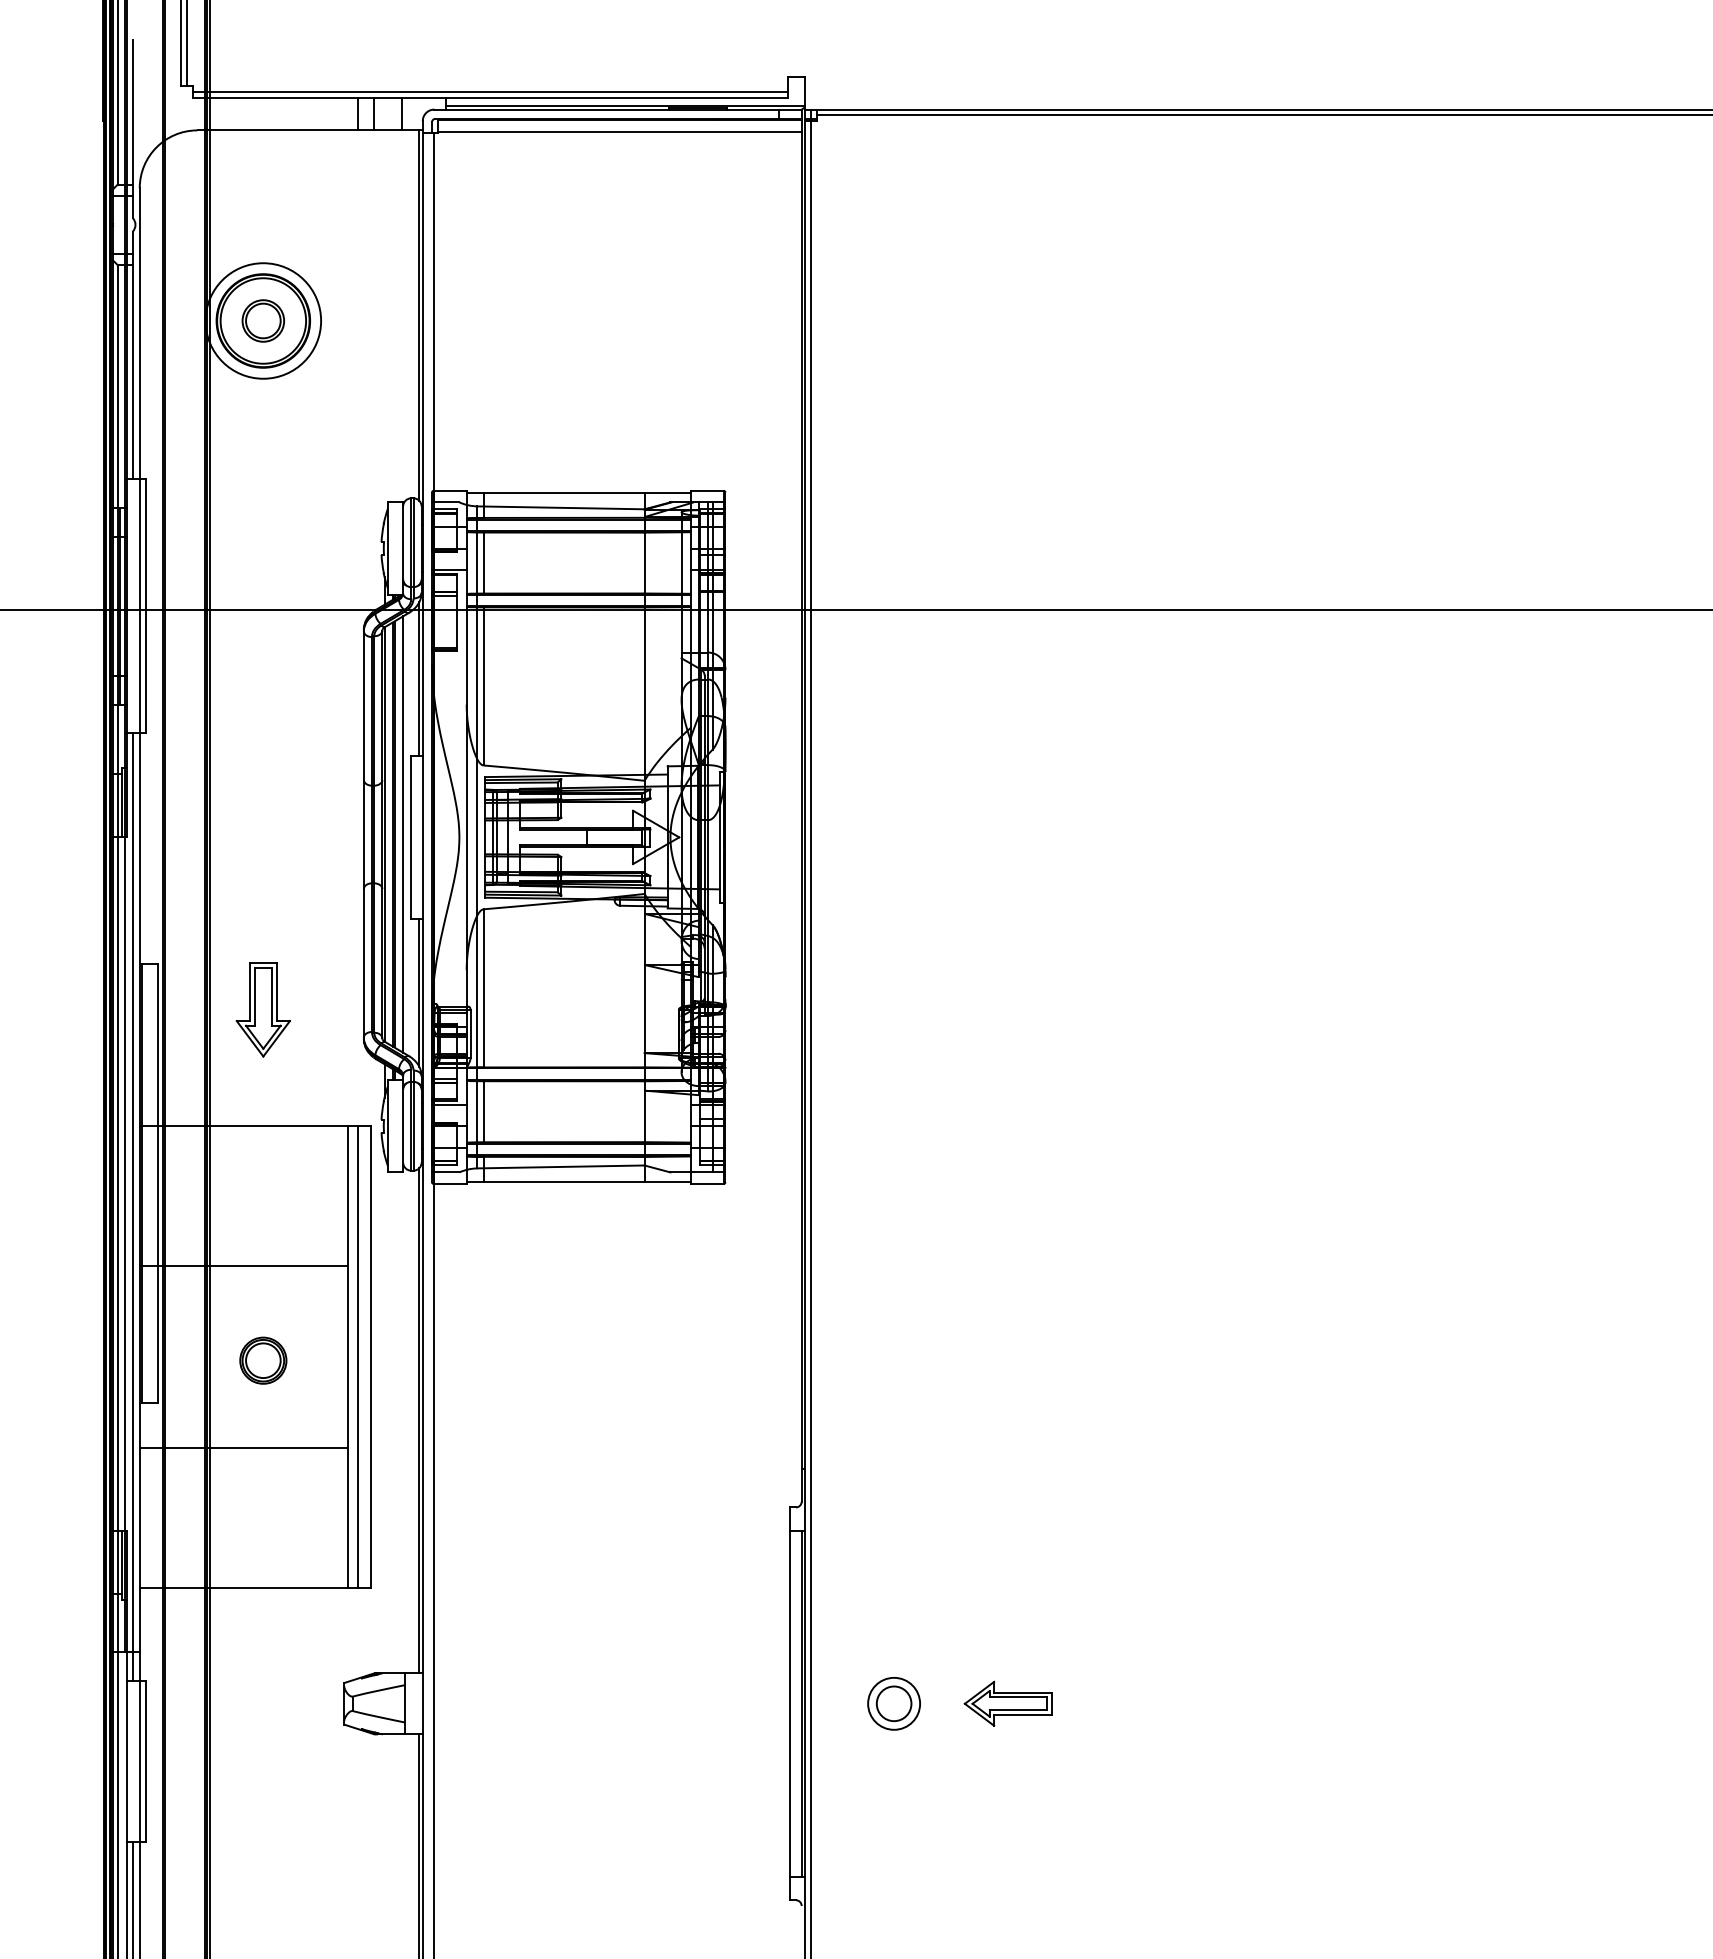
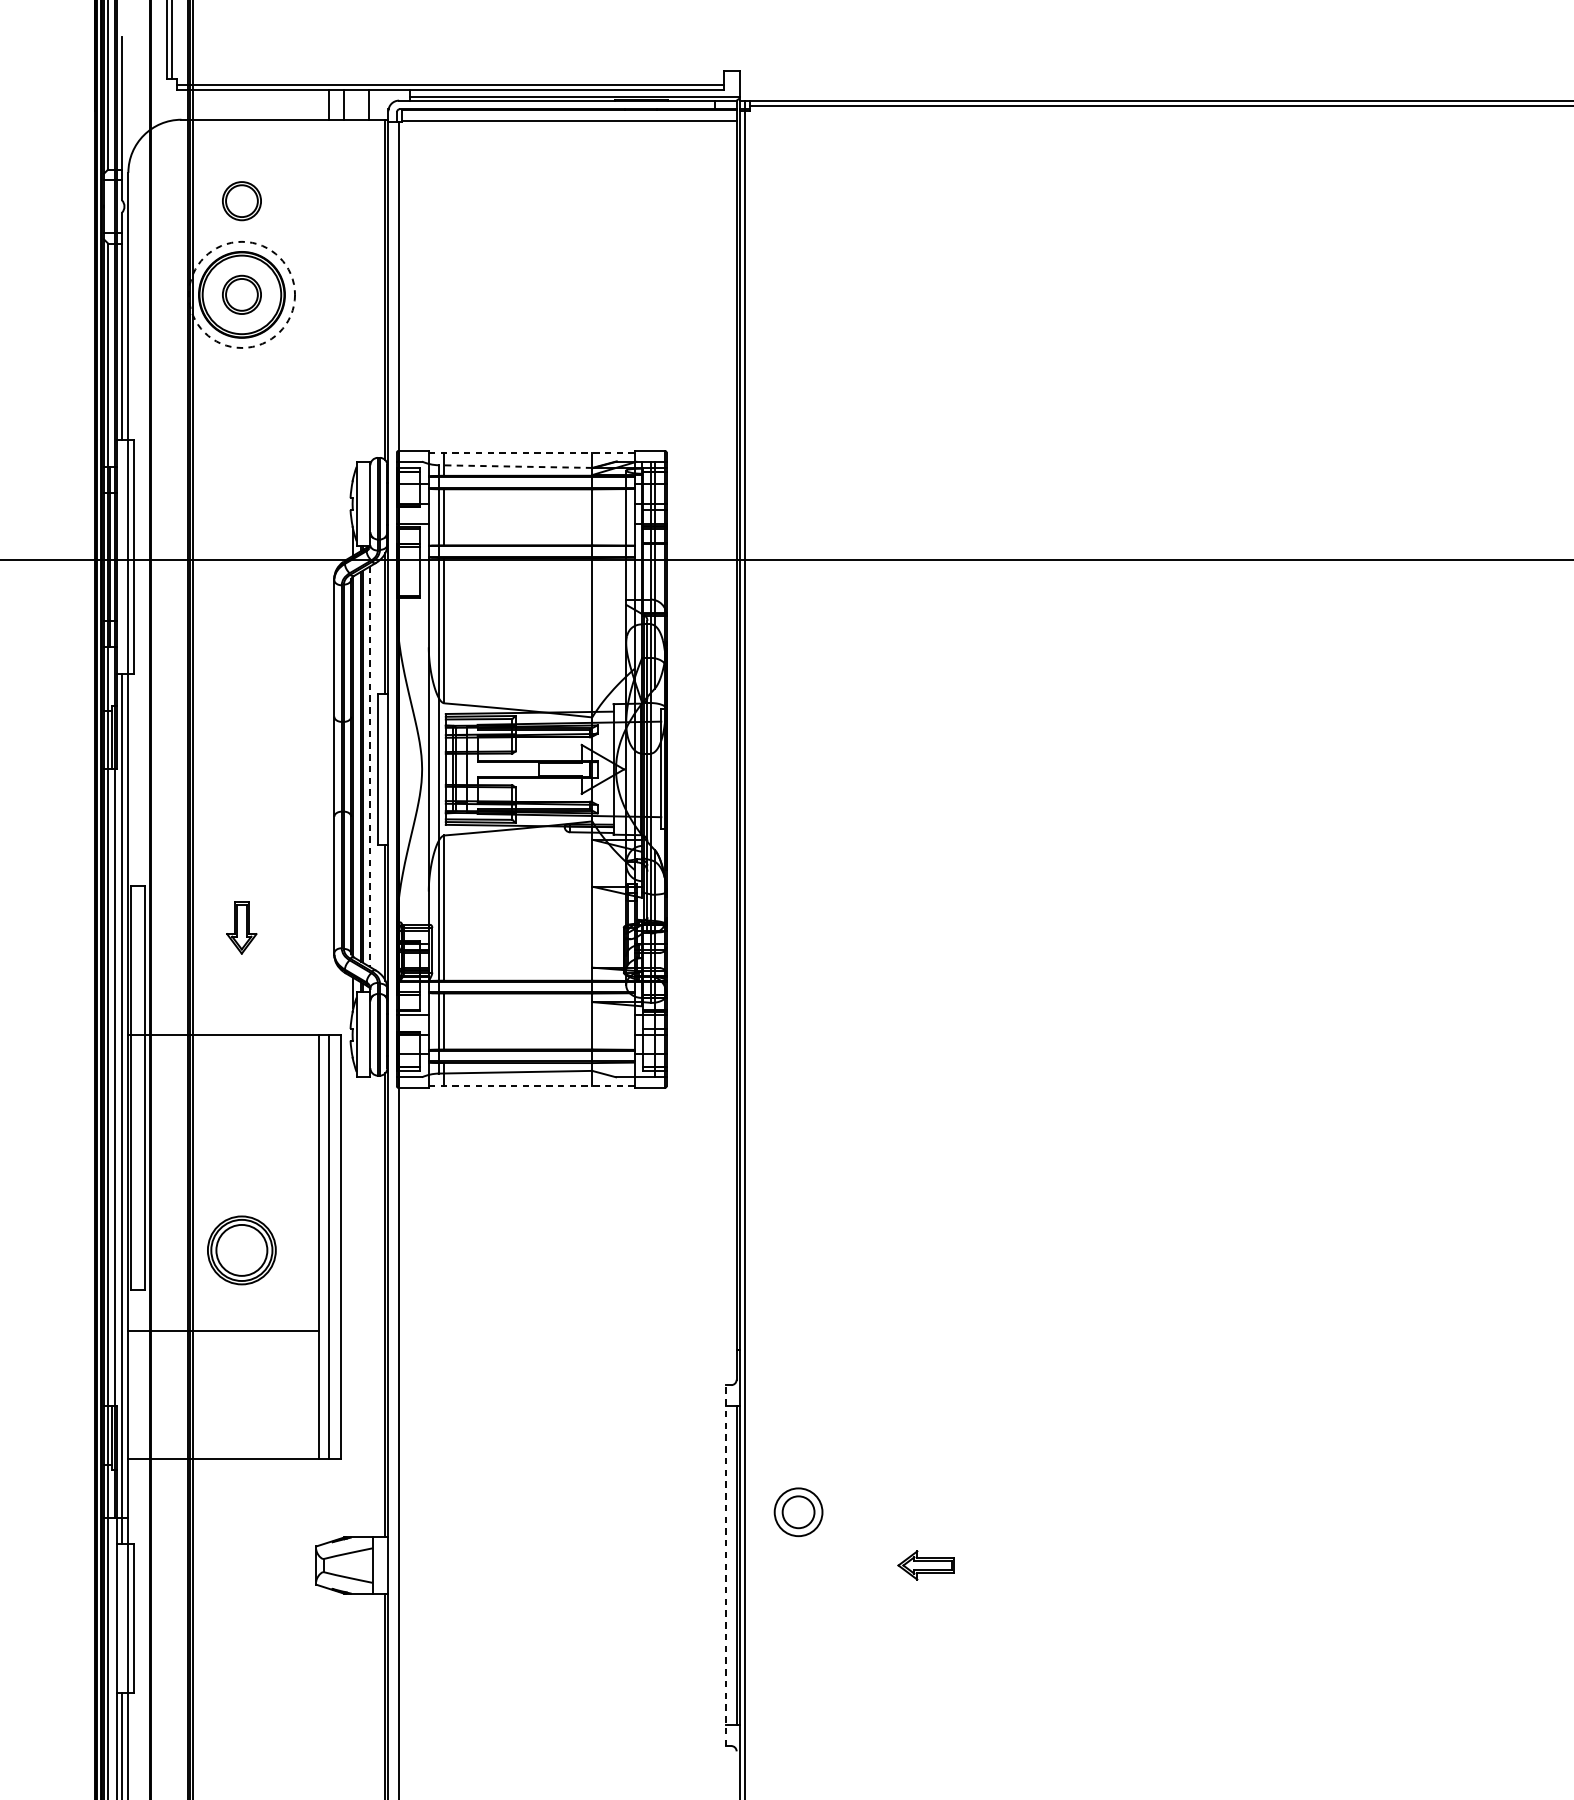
part: (262, 218) -> (241, 200), added
circle: (263, 320) -> (242, 294), solid -> dashed
line: (579, 493) -> (532, 453), solid -> dashed
line: (561, 507) -> (515, 466), solid -> dashed
line: (403, 835) -> (370, 767), solid -> dashed
part: (262, 1009) -> (241, 927), size x0.6
line: (579, 1181) -> (532, 1085), solid -> dashed
line: (243, 1266) -> (223, 1163), removed
part: (263, 1360) -> (242, 1250), size x1.6
line: (790, 1703) -> (726, 1565), solid -> dashed
part: (893, 1703) -> (798, 1511), moved
part: (1007, 1703) -> (925, 1565), size x0.7

